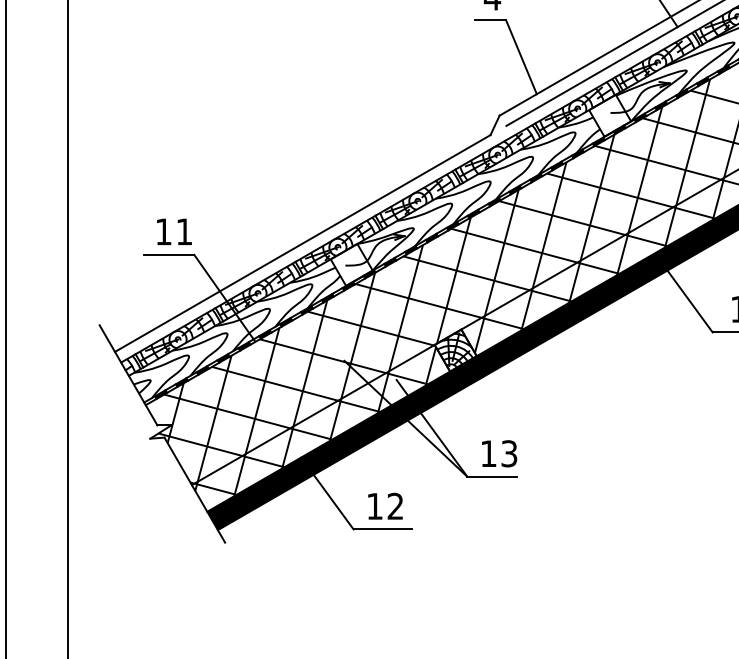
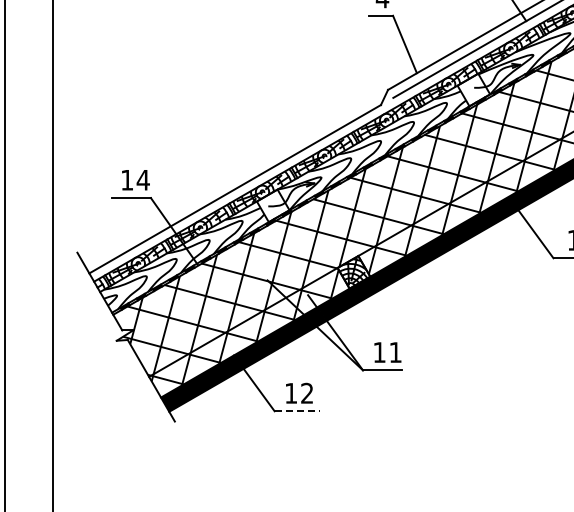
text: (183, 232) -> (142, 180), 11 -> 14
text: (509, 453) -> (395, 352), 13 -> 11
line: (383, 529) -> (297, 411), solid -> dashed

